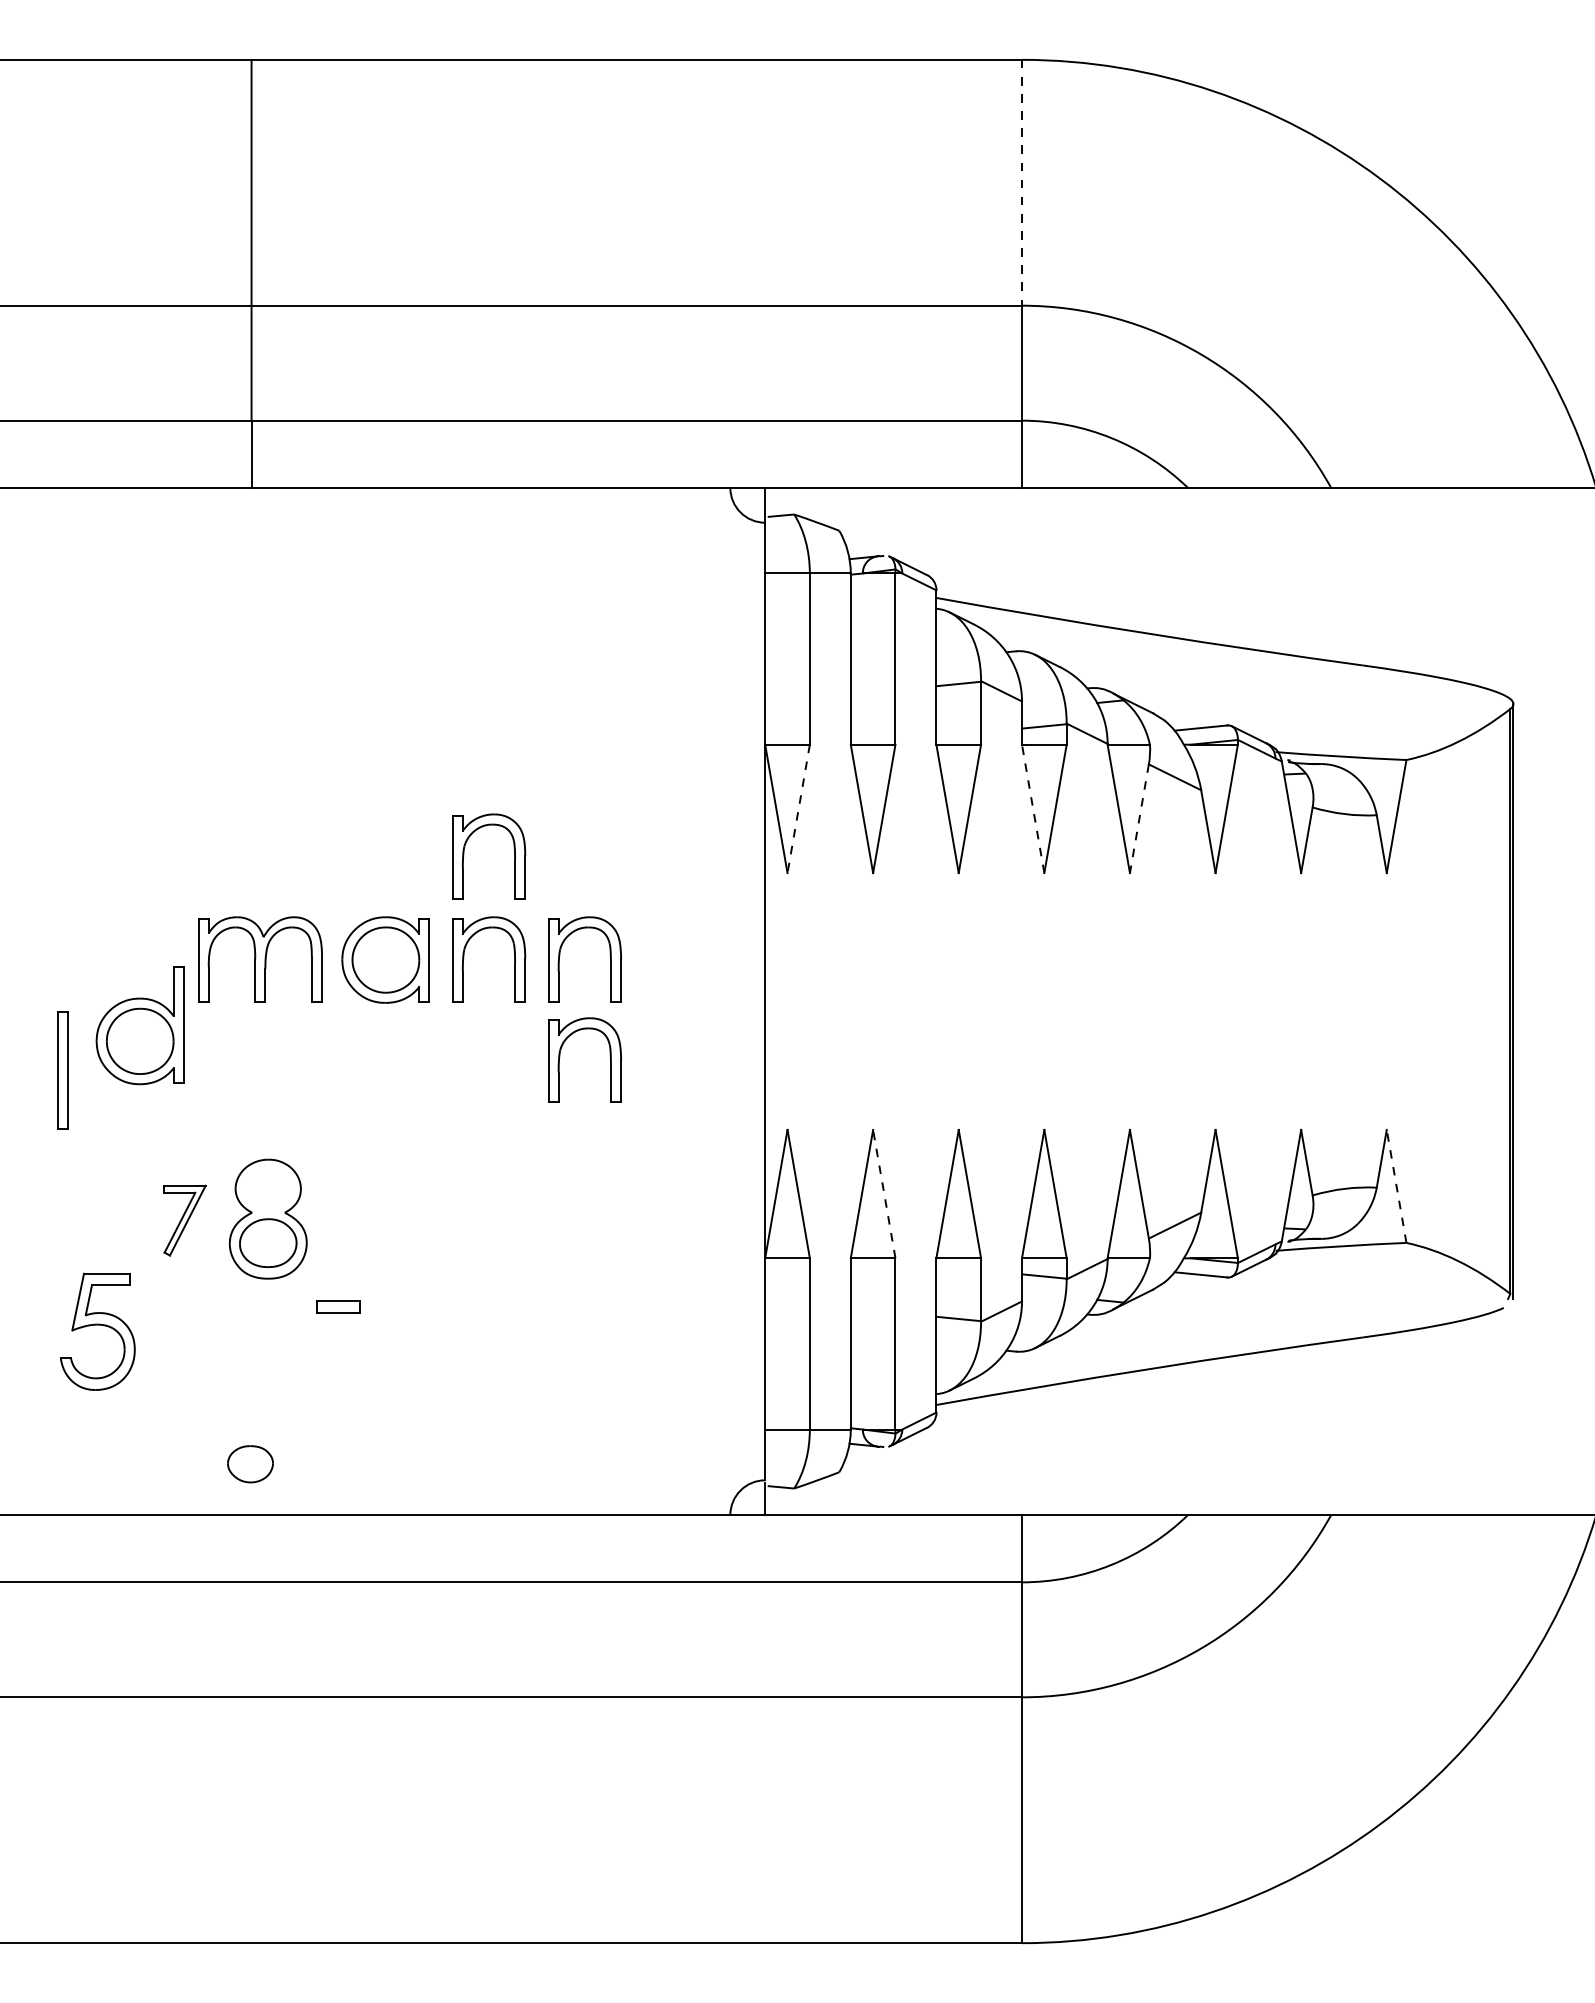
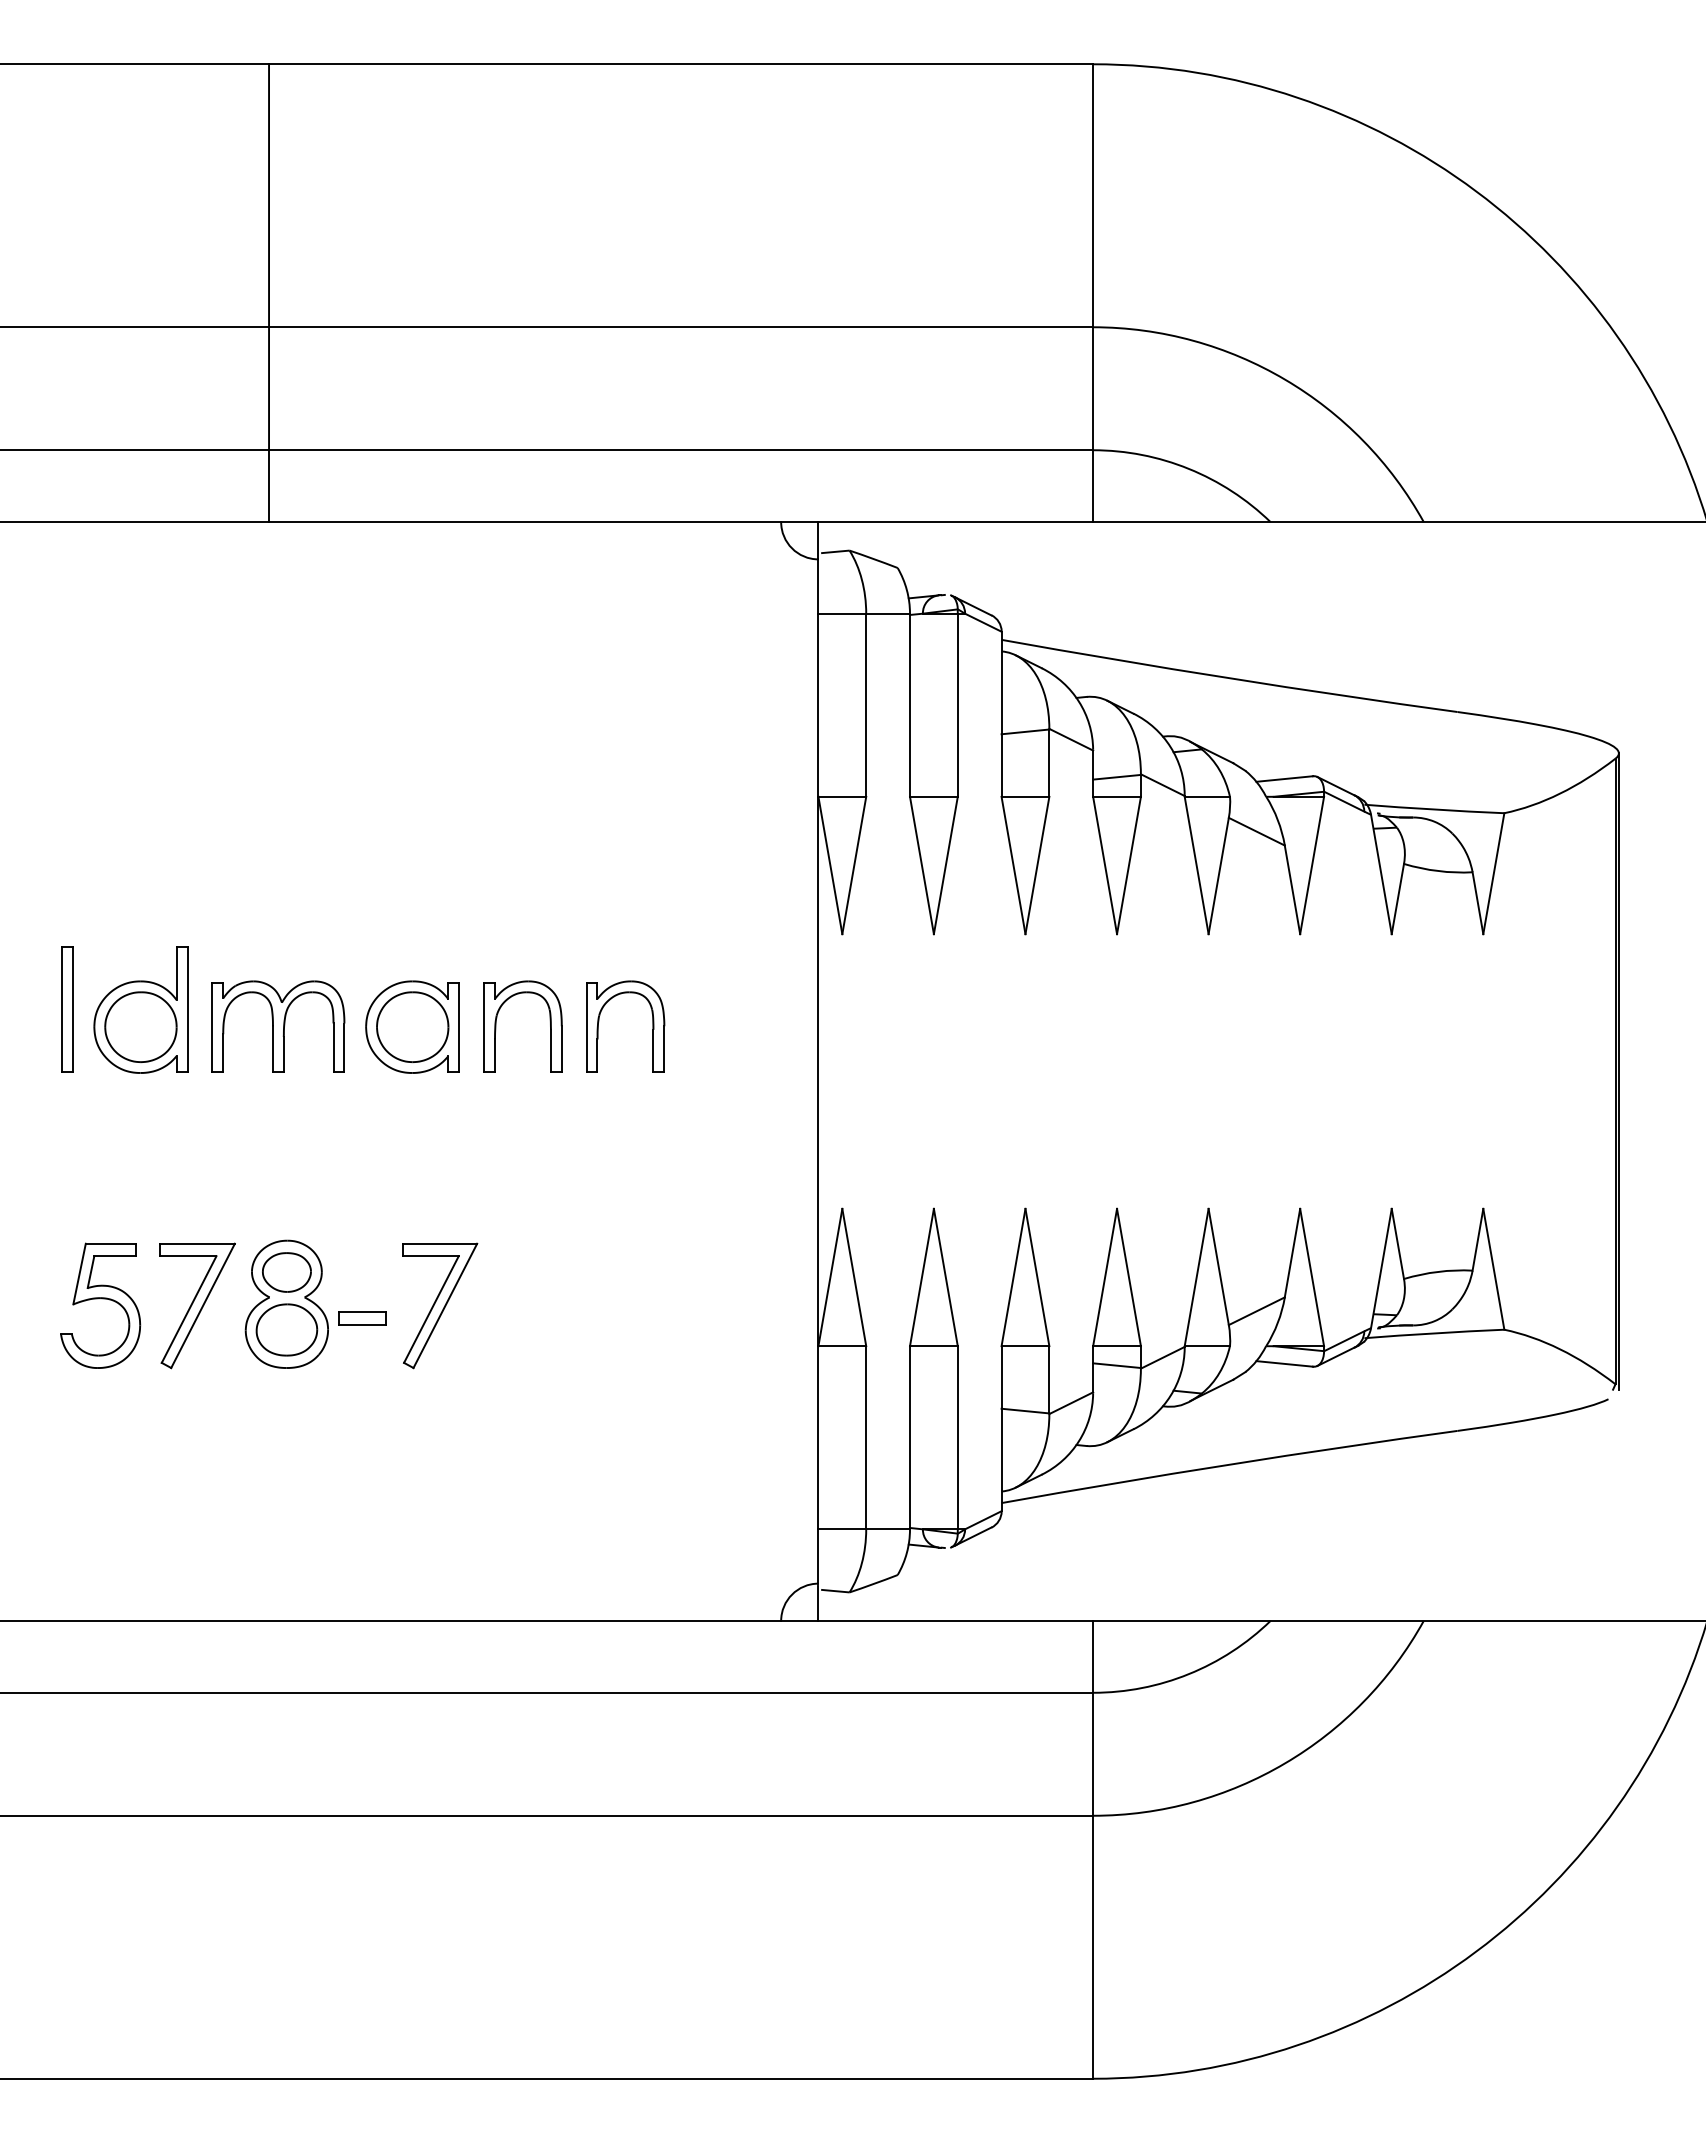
line: (1022, 183) -> (1093, 196), dashed -> solid
line: (798, 808) -> (854, 865), dashed -> solid
line: (1033, 808) -> (1105, 865), dashed -> solid
line: (1139, 819) -> (1218, 876), dashed -> solid
part: (464, 856) -> (496, 916), removed
part: (139, 1024) -> (140, 1009), moved
part: (560, 1055) -> (599, 1129), removed
part: (63, 1070) -> (67, 1009), moved
line: (1396, 1185) -> (1493, 1268), dashed -> solid
line: (883, 1194) -> (945, 1277), dashed -> solid
part: (184, 1220) -> (197, 1305), size x1.67
part: (411, 1220) -> (440, 1305), added
part: (338, 1307) -> (362, 1318), moved
part: (98, 1325) -> (101, 1299), moved
part: (250, 1464) -> (286, 1272), moved

